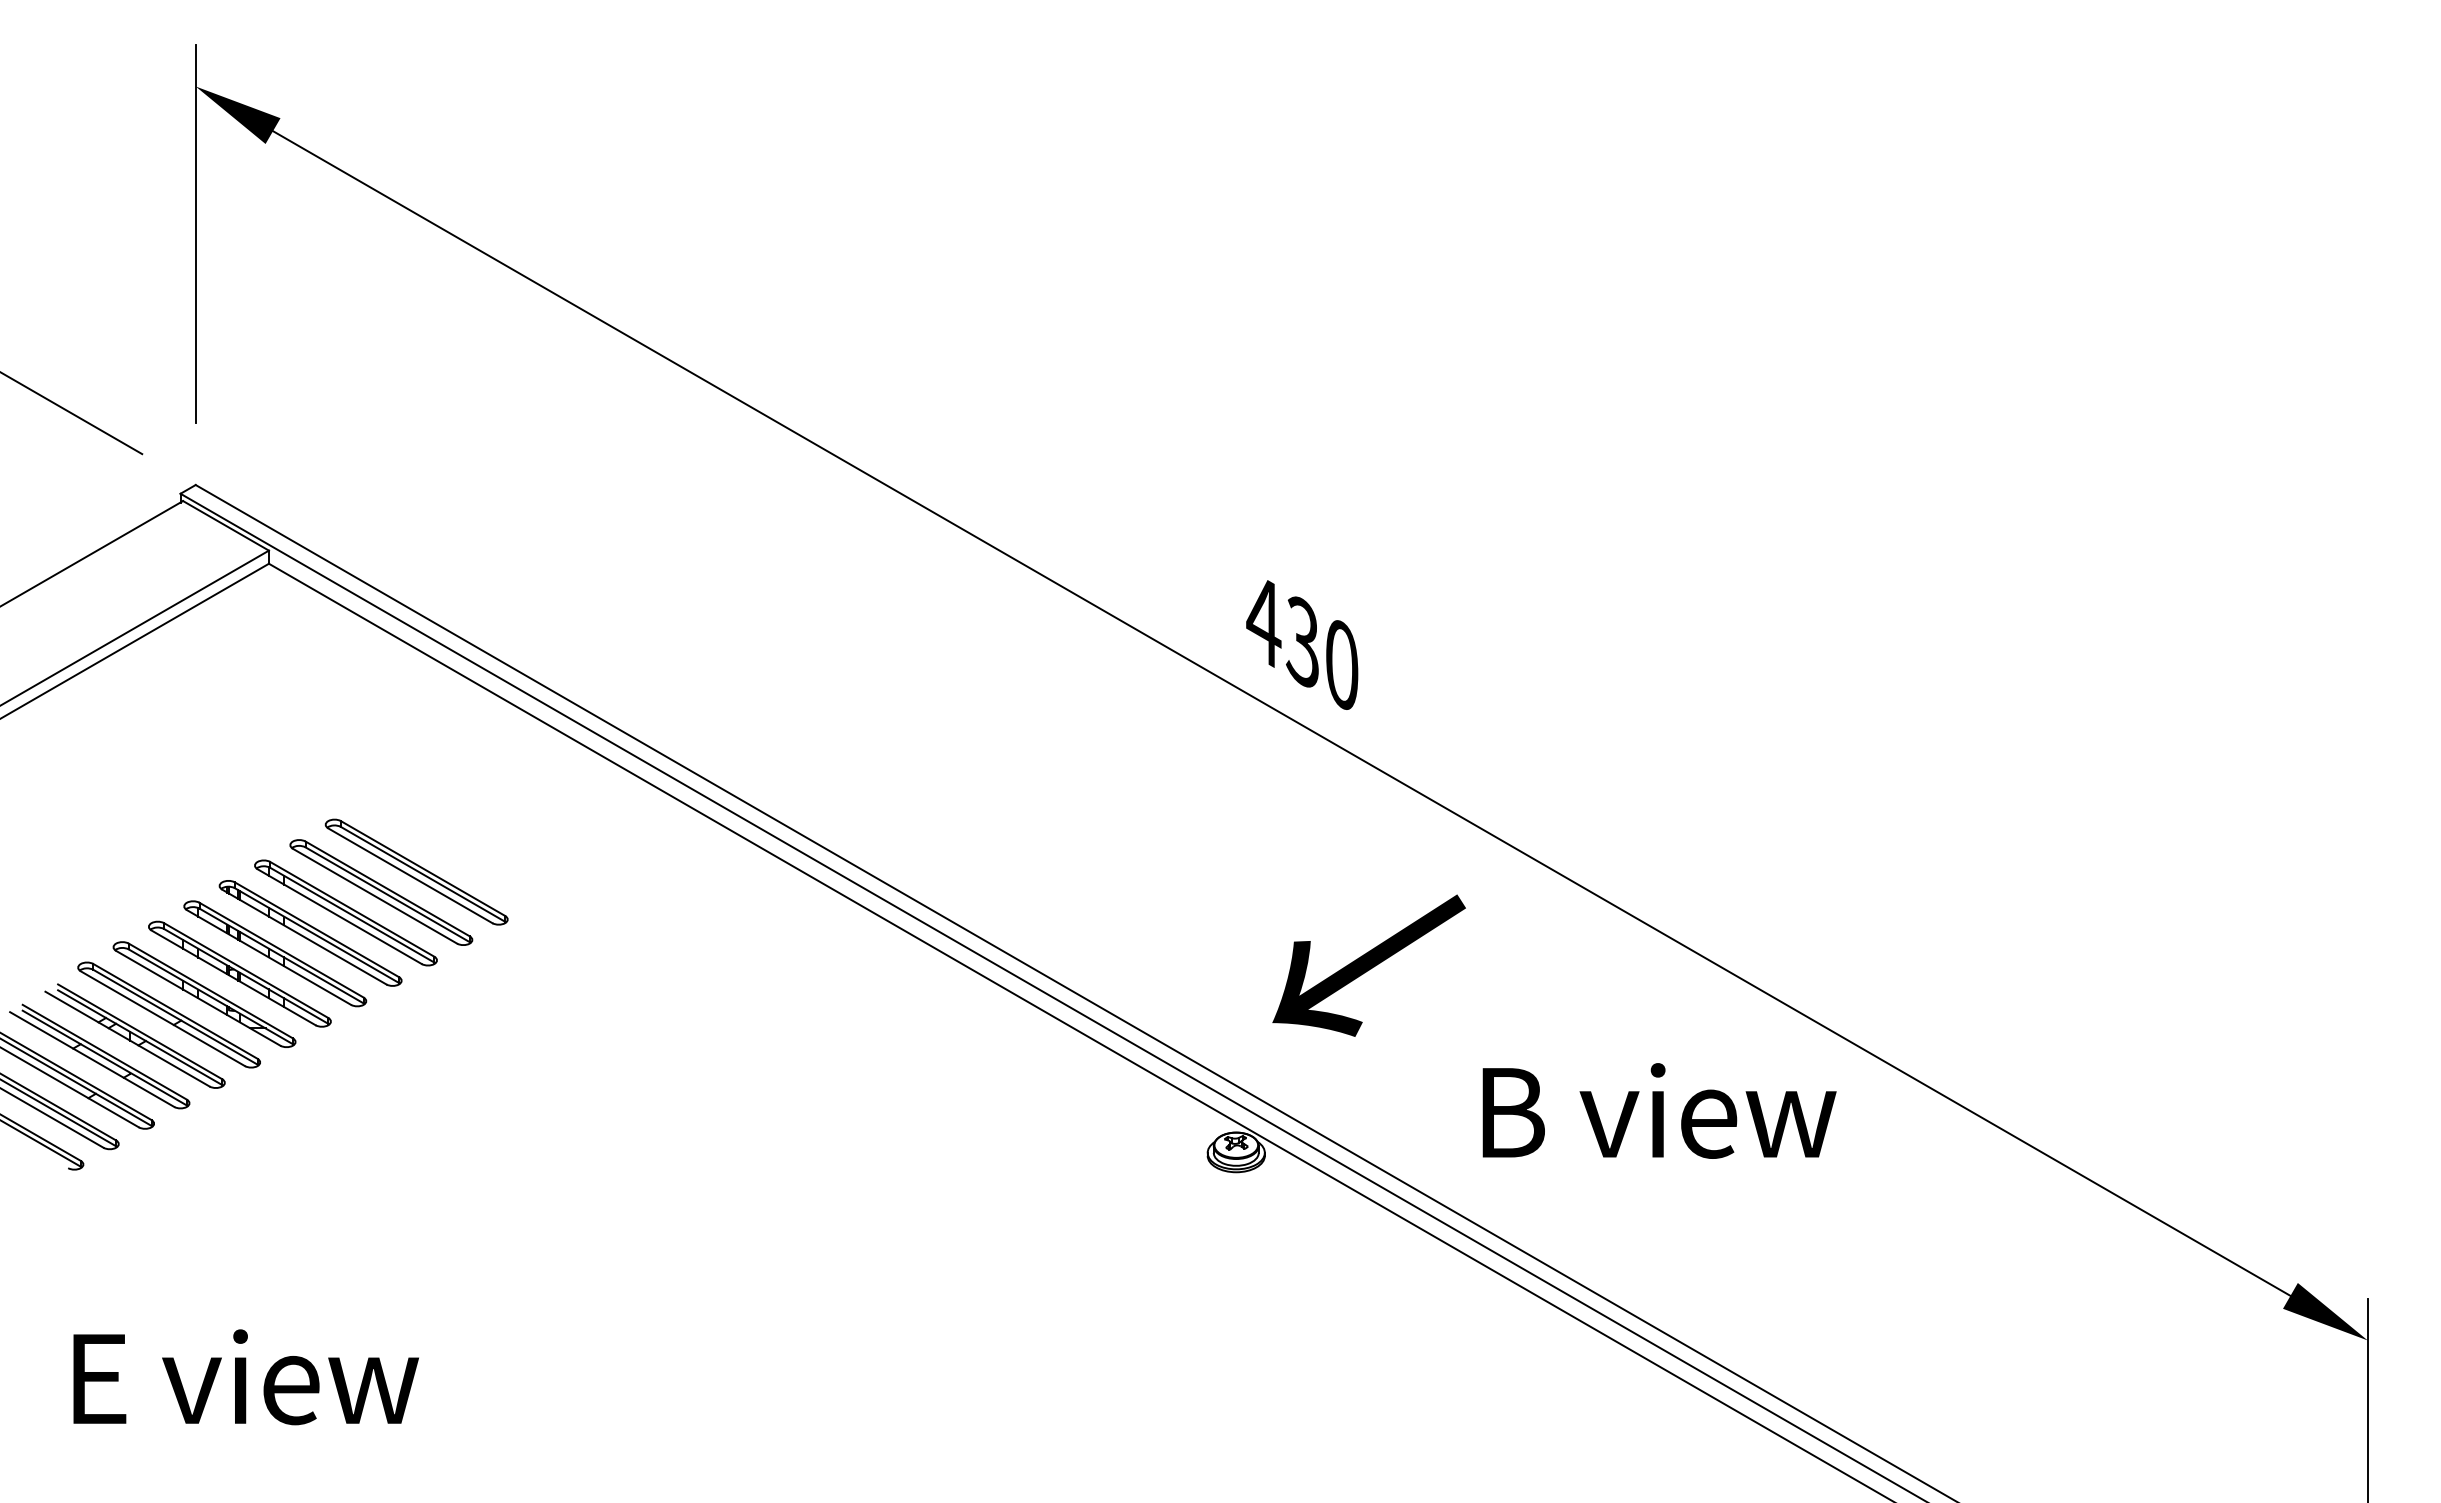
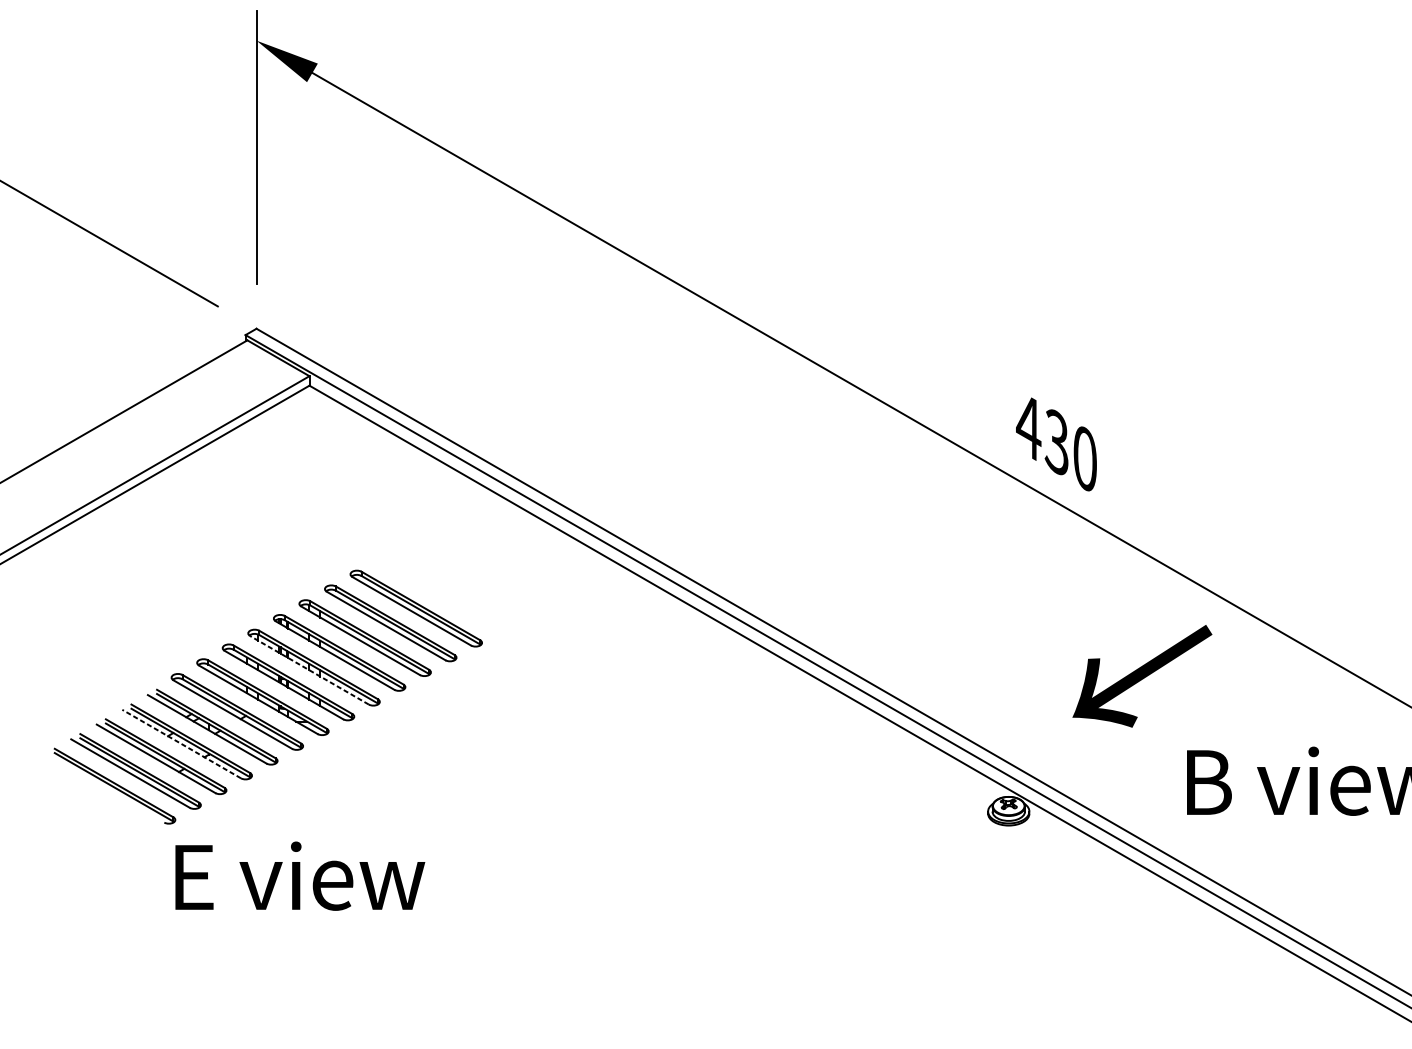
line: (268, 957) -> (309, 670), solid -> dashed
text: (1368, 965) -> (1141, 676), moved
line: (92, 1059) -> (181, 744), solid -> dashed
text: (245, 1377) -> (299, 876), moved

